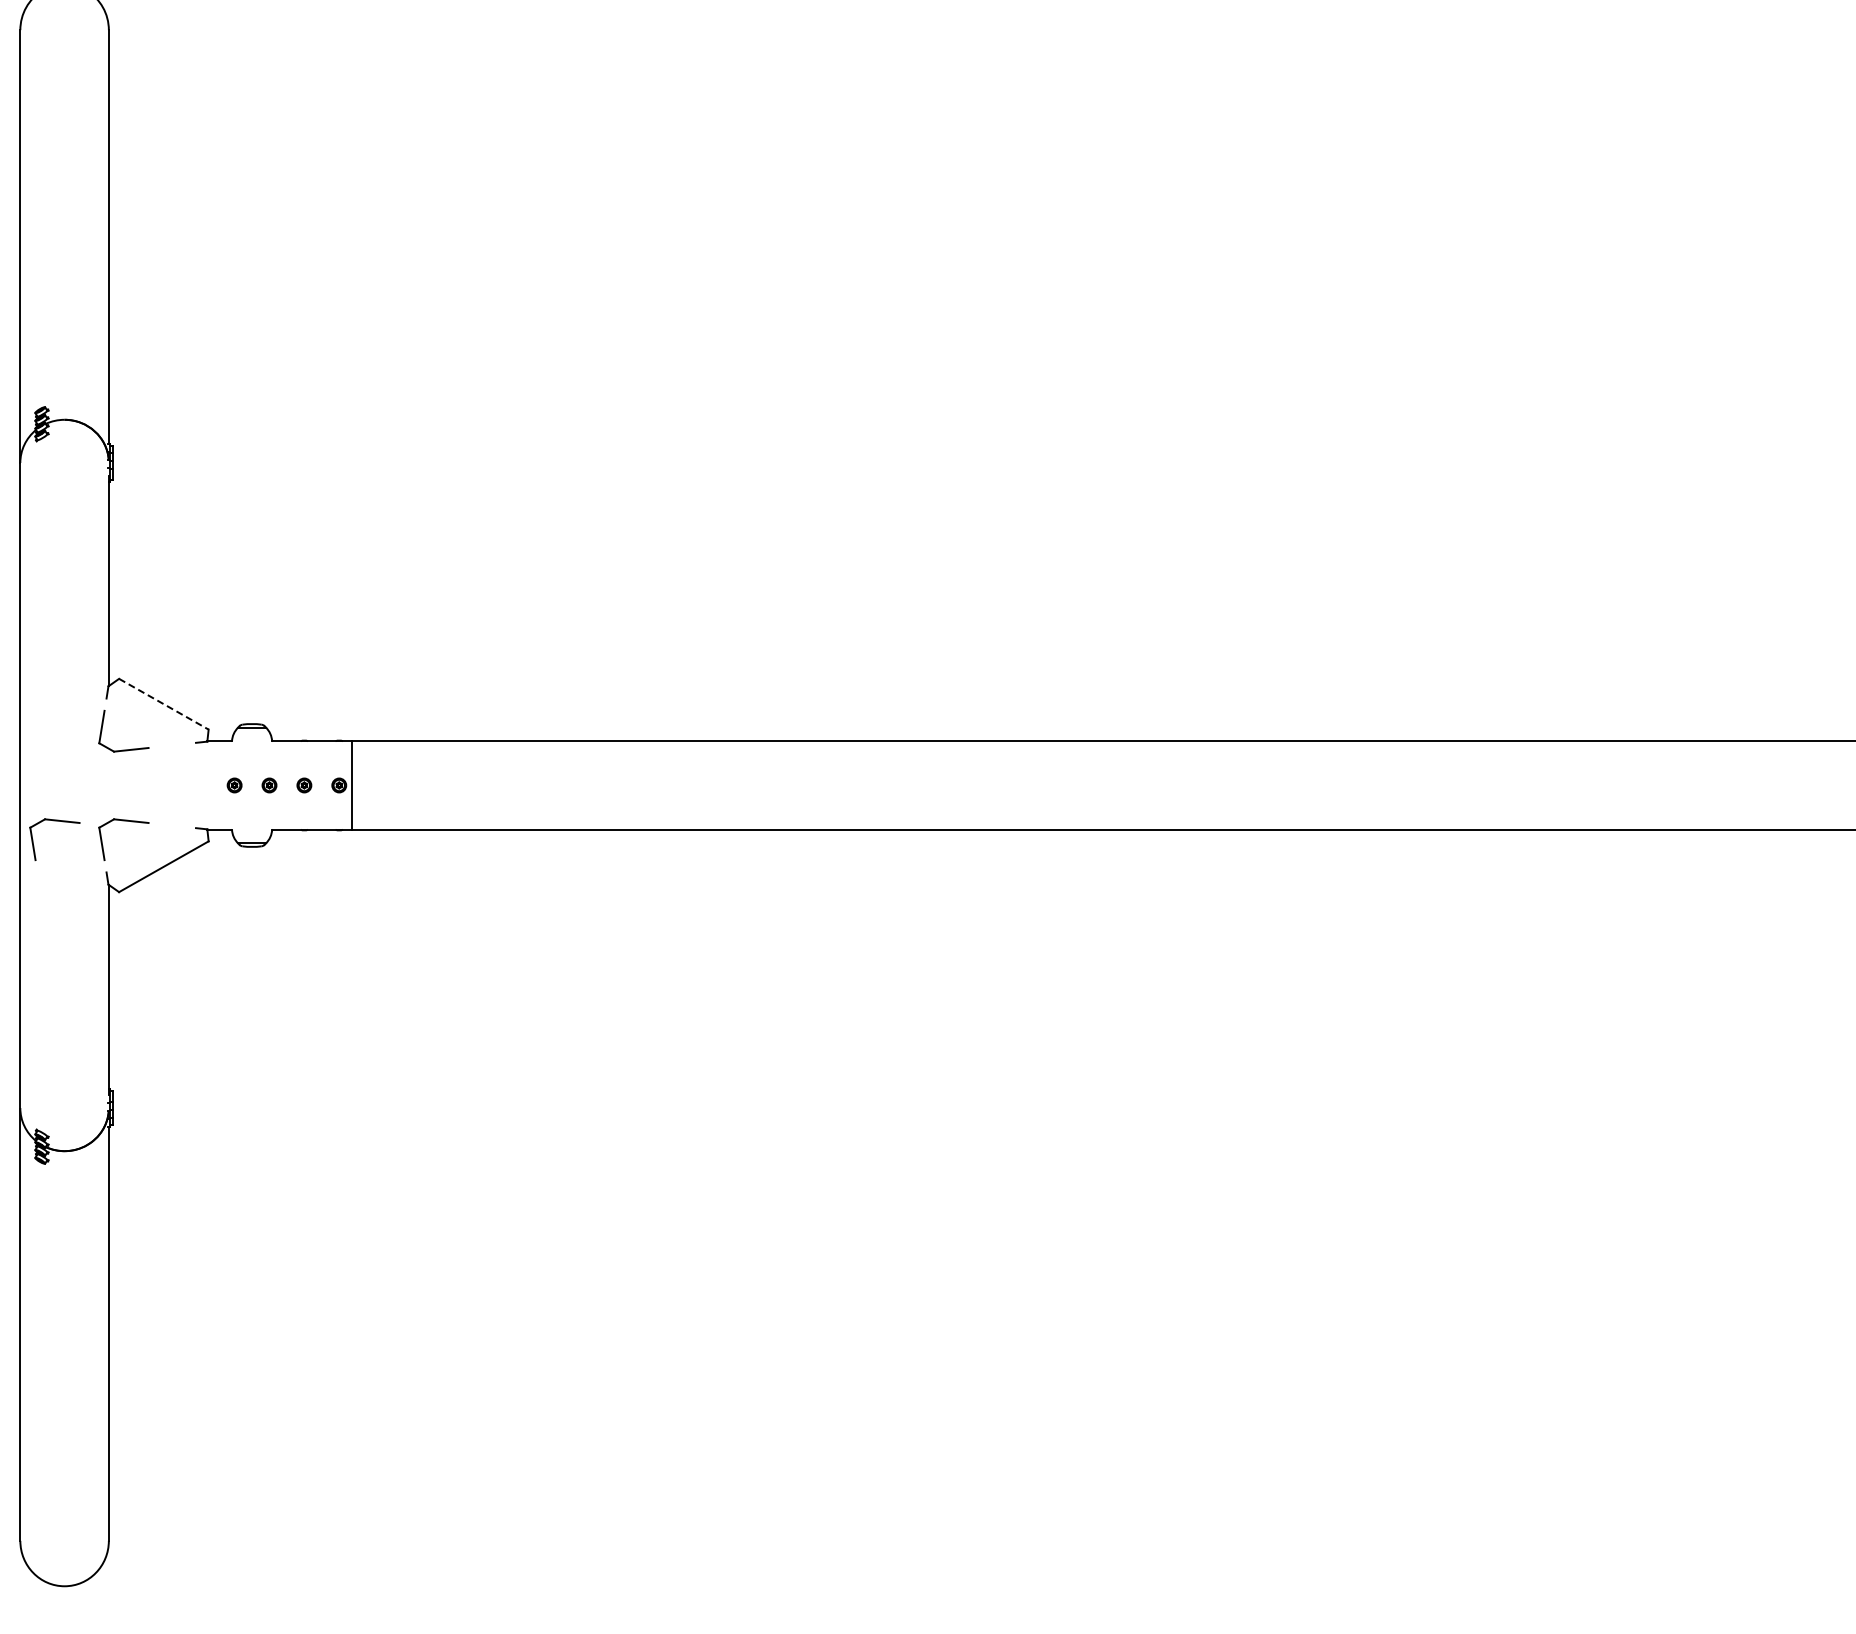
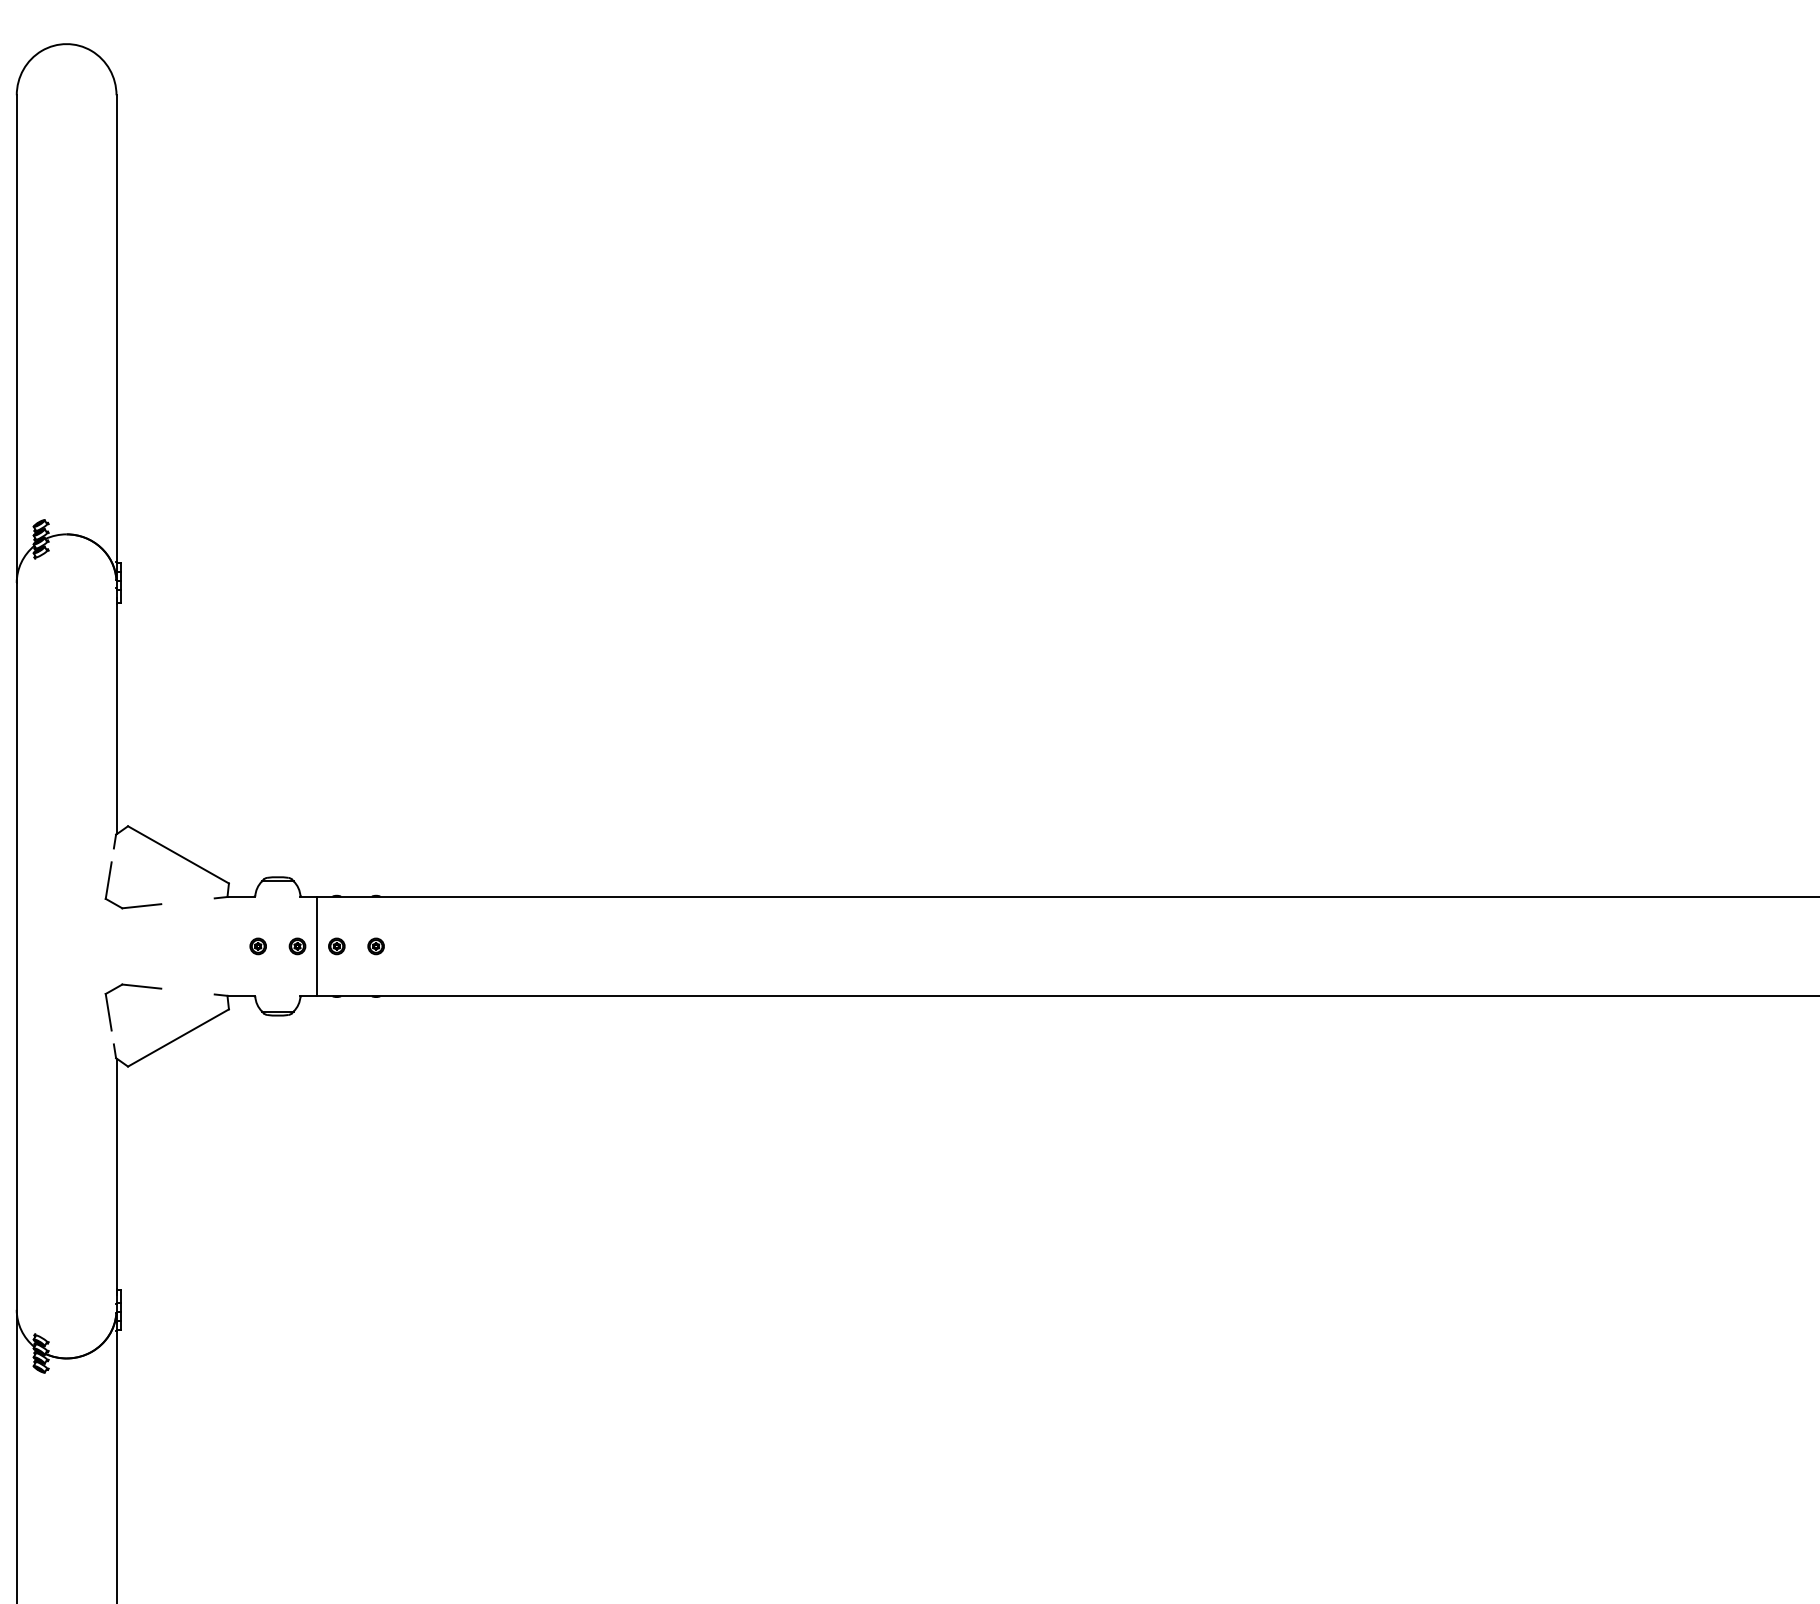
line: (164, 704) -> (179, 855), dashed -> solid
line: (351, 785) -> (316, 946), moved
part: (54, 821) -> (55, 986), removed

